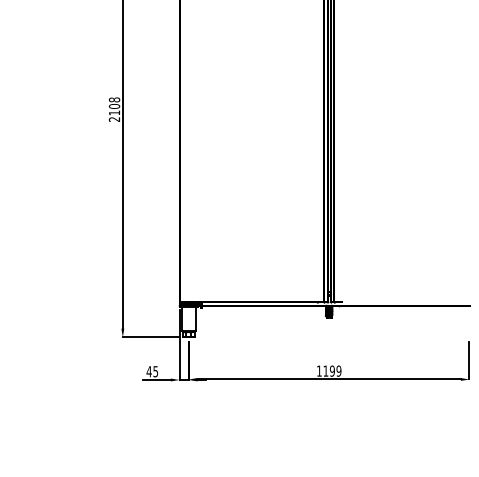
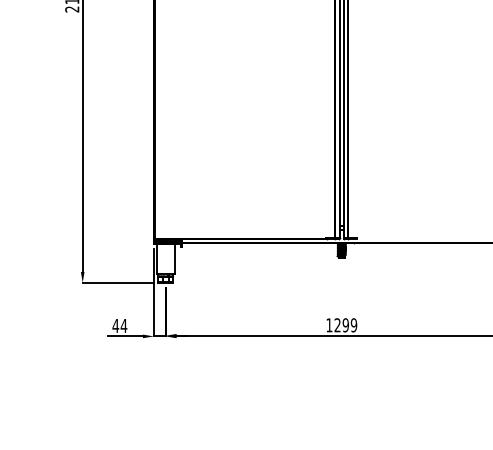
text: (325, 370) -> (337, 324), 1199 -> 1299
text: (155, 371) -> (123, 325), 45 -> 44

